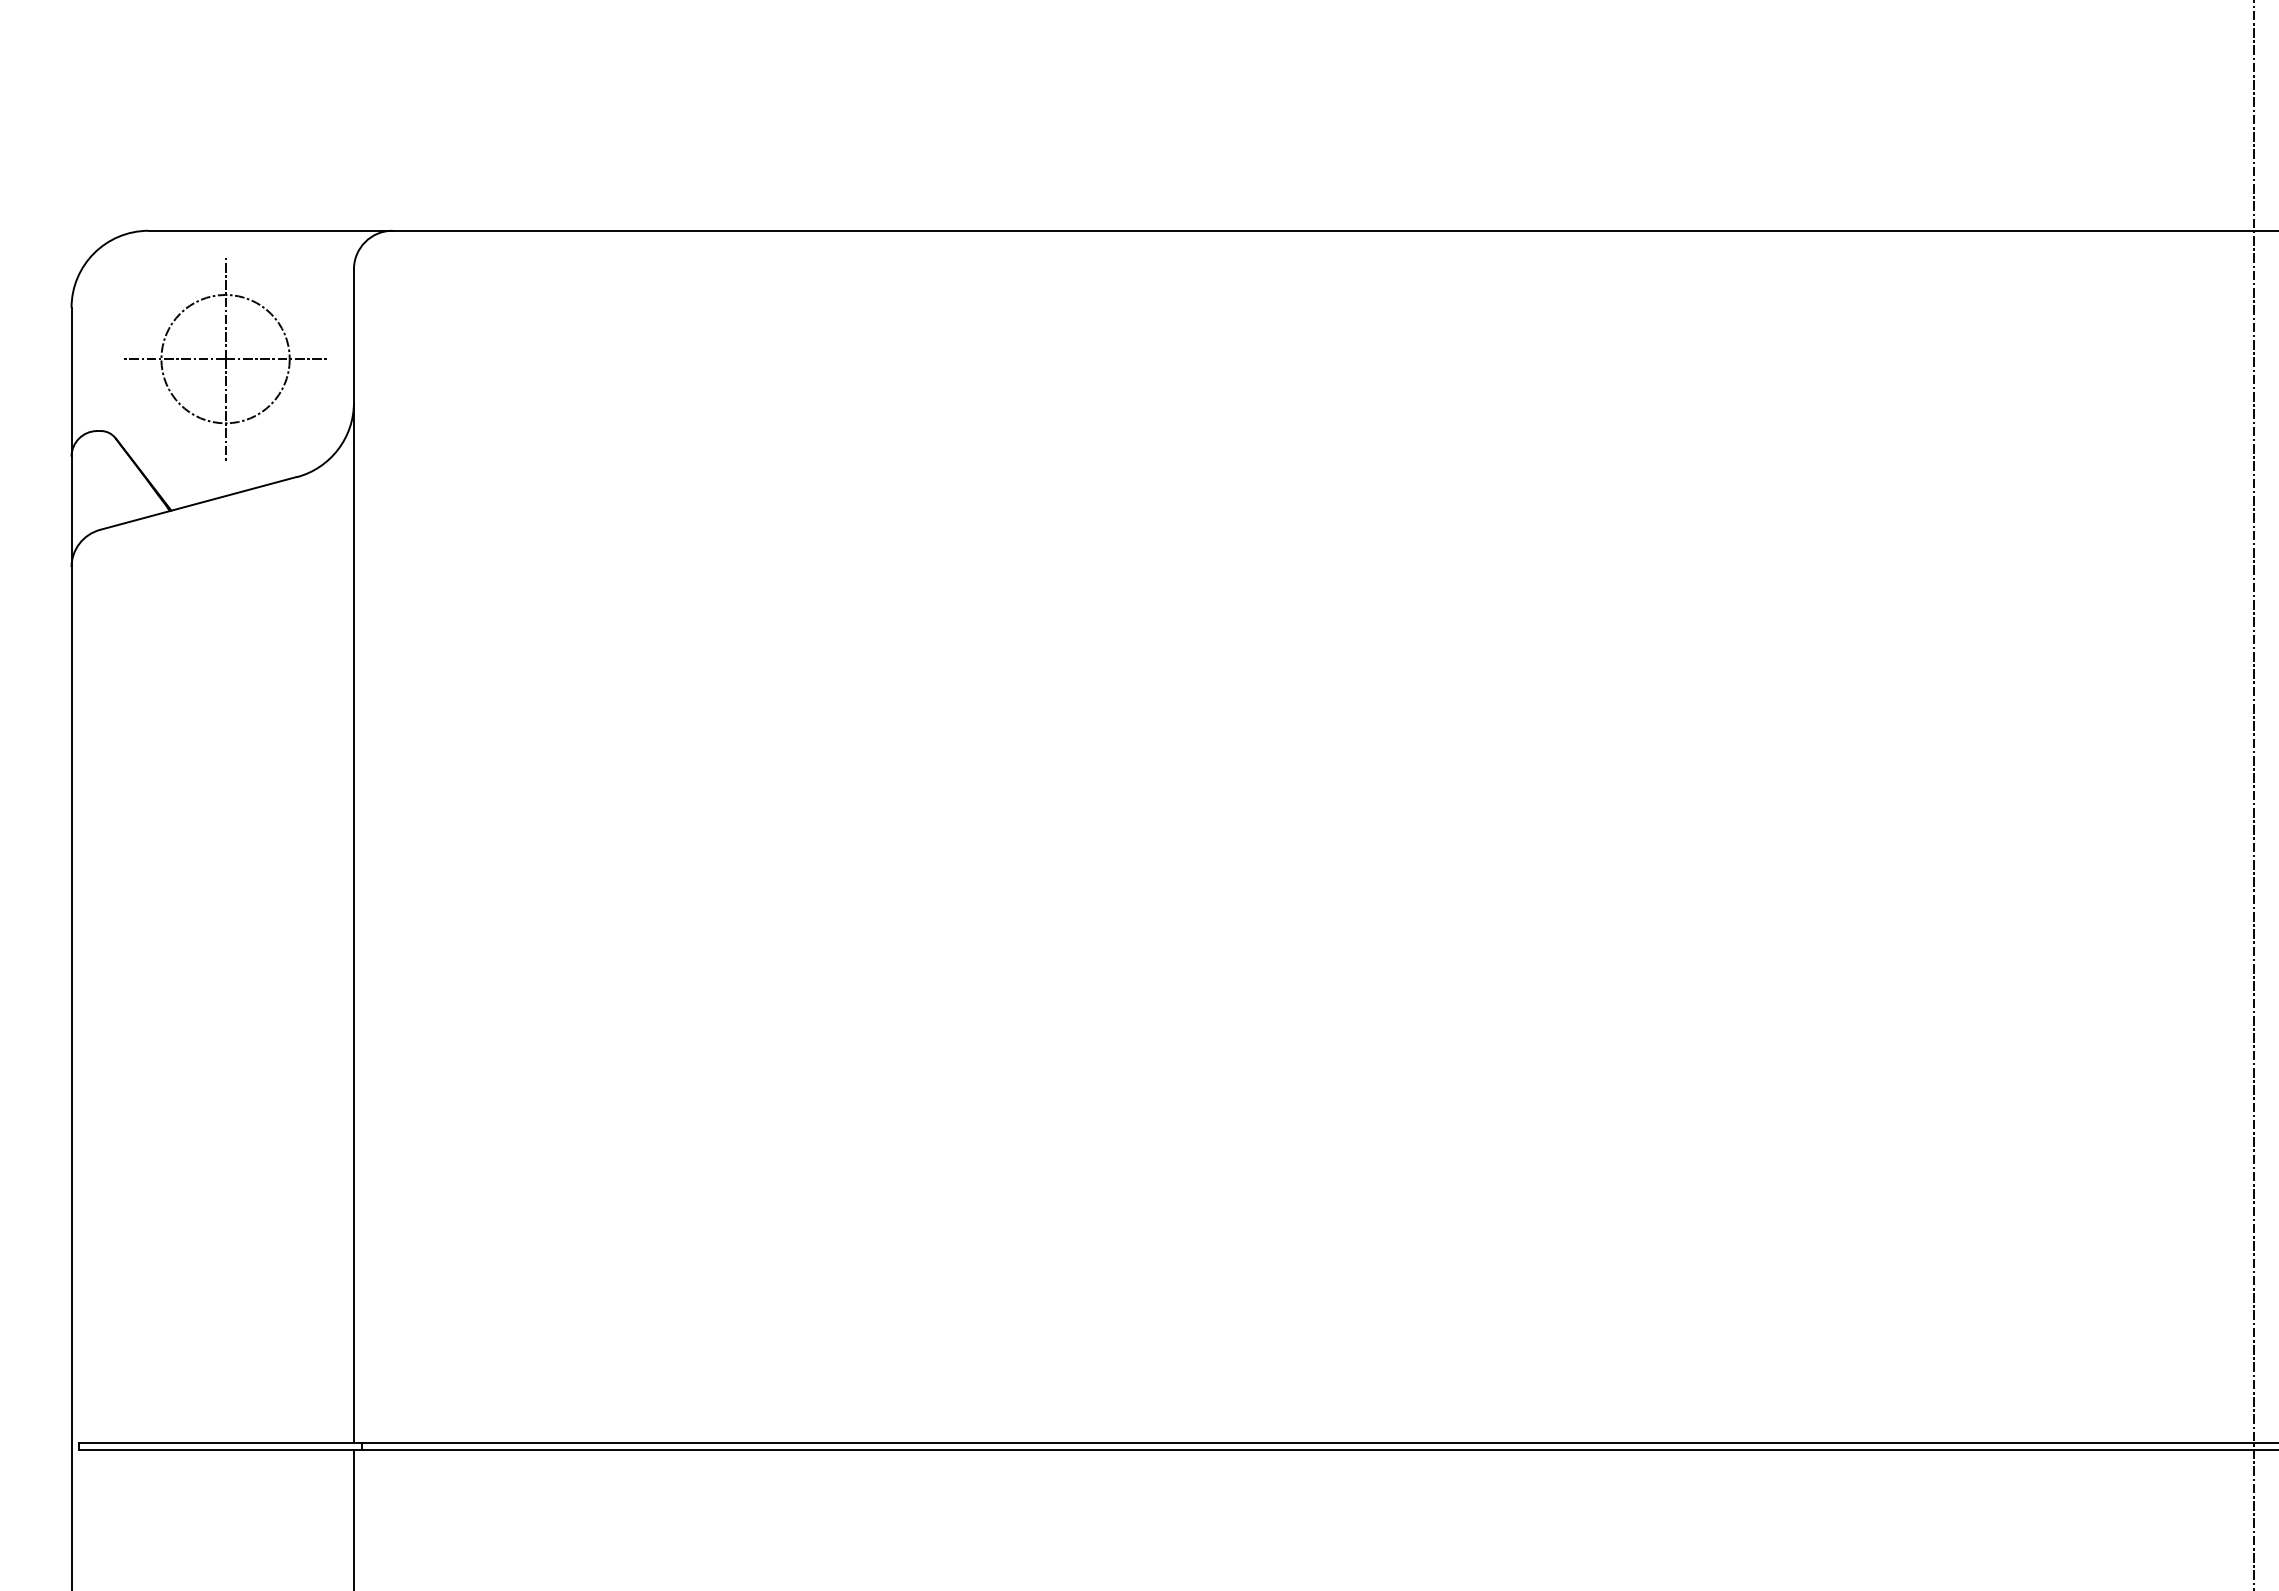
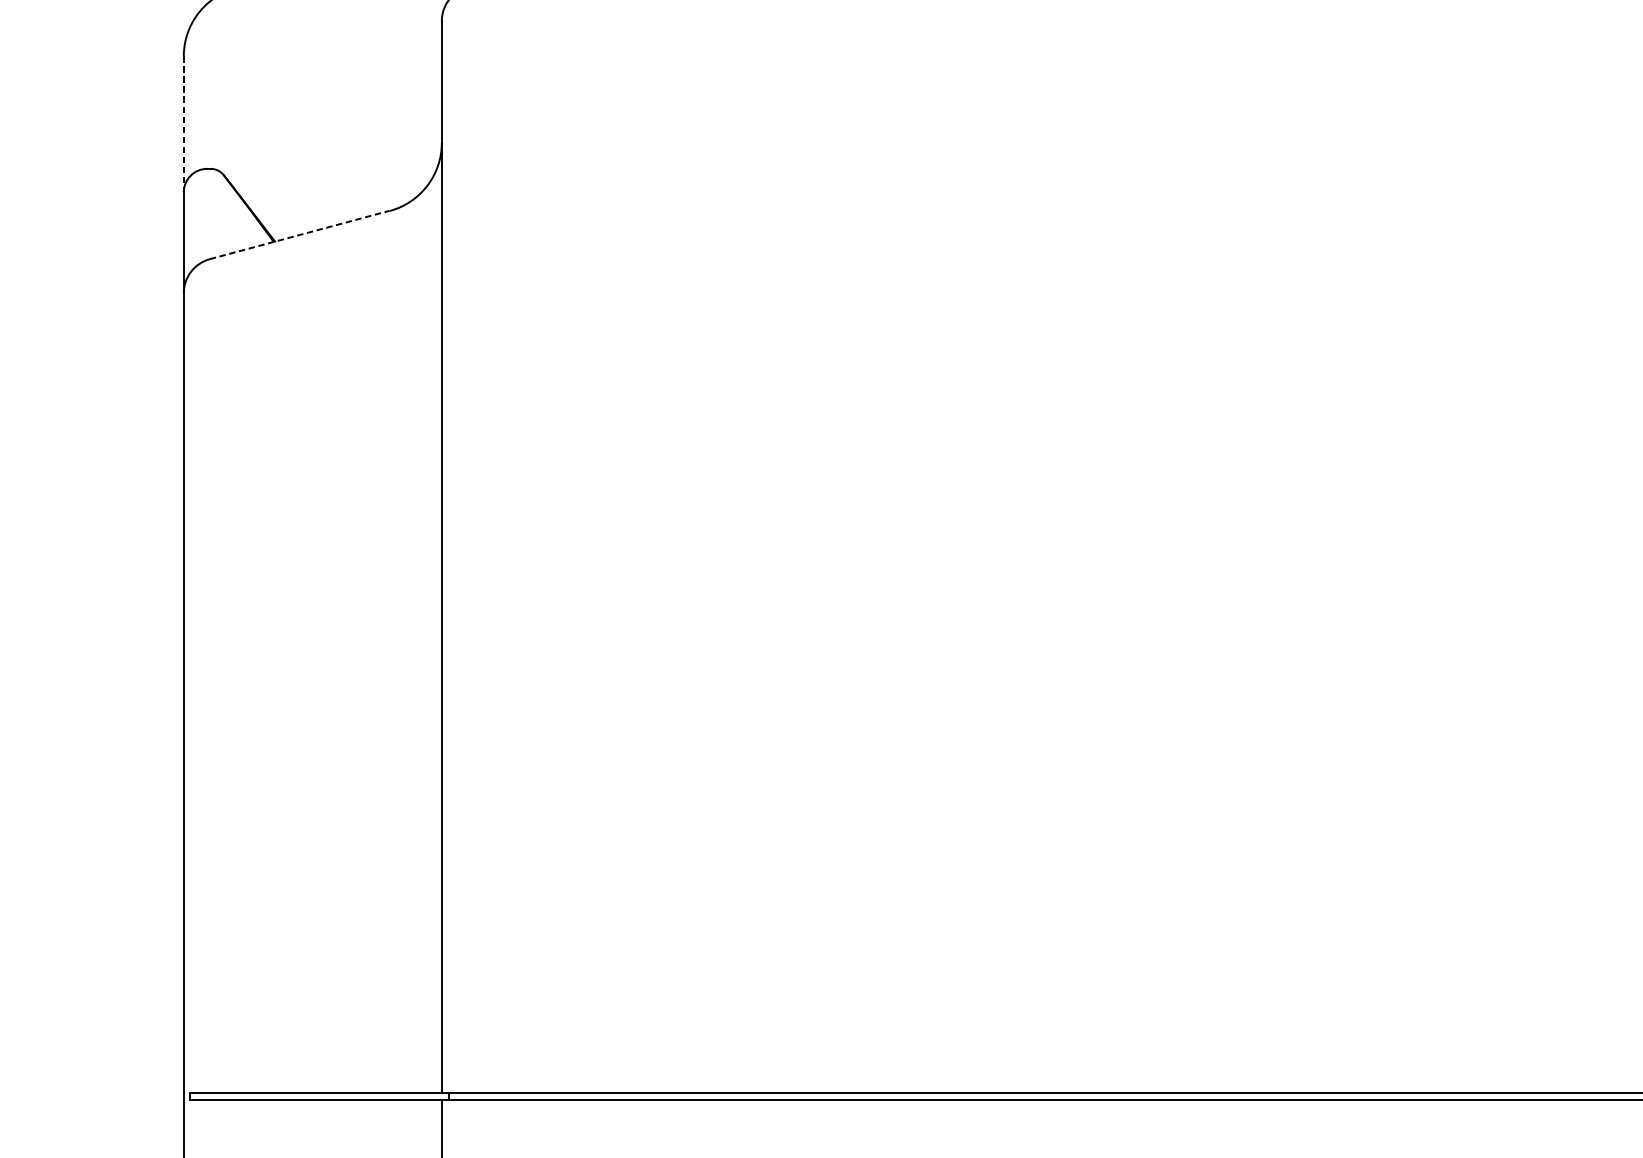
part: (225, 359) -> (324, 103), removed
line: (71, 382) -> (183, 124), solid -> dashed
line: (198, 503) -> (299, 235), solid -> dashed

